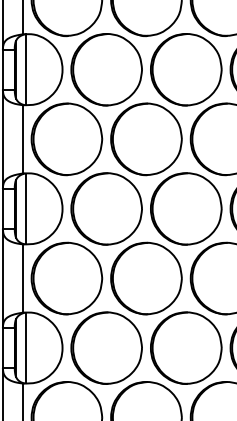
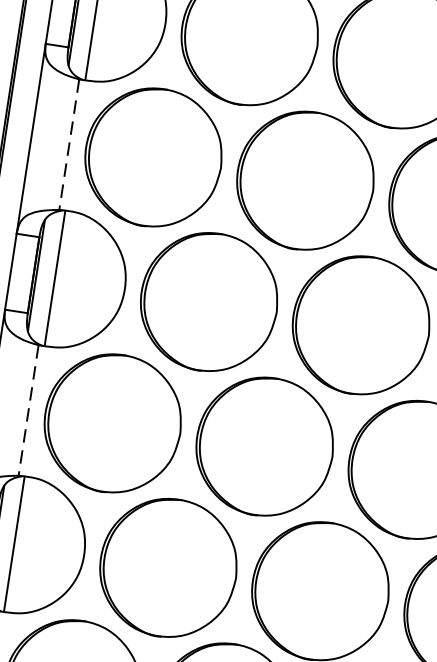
line: (22, 139) -> (68, 144), solid -> dashed
line: (22, 279) -> (27, 412), solid -> dashed

